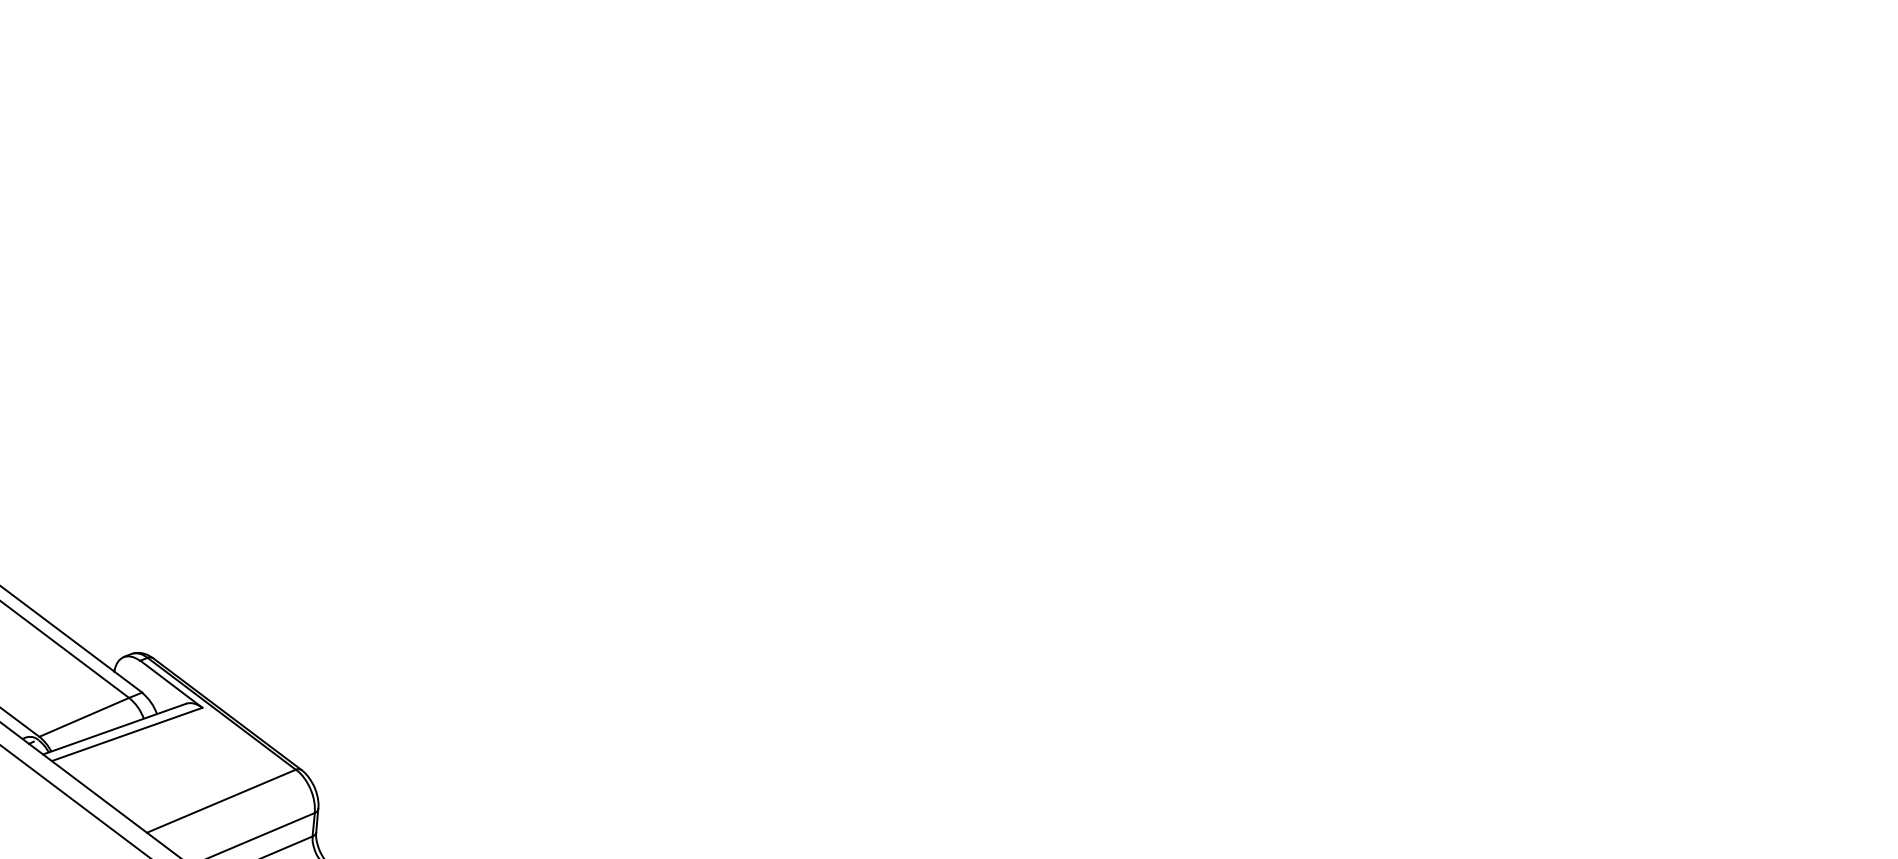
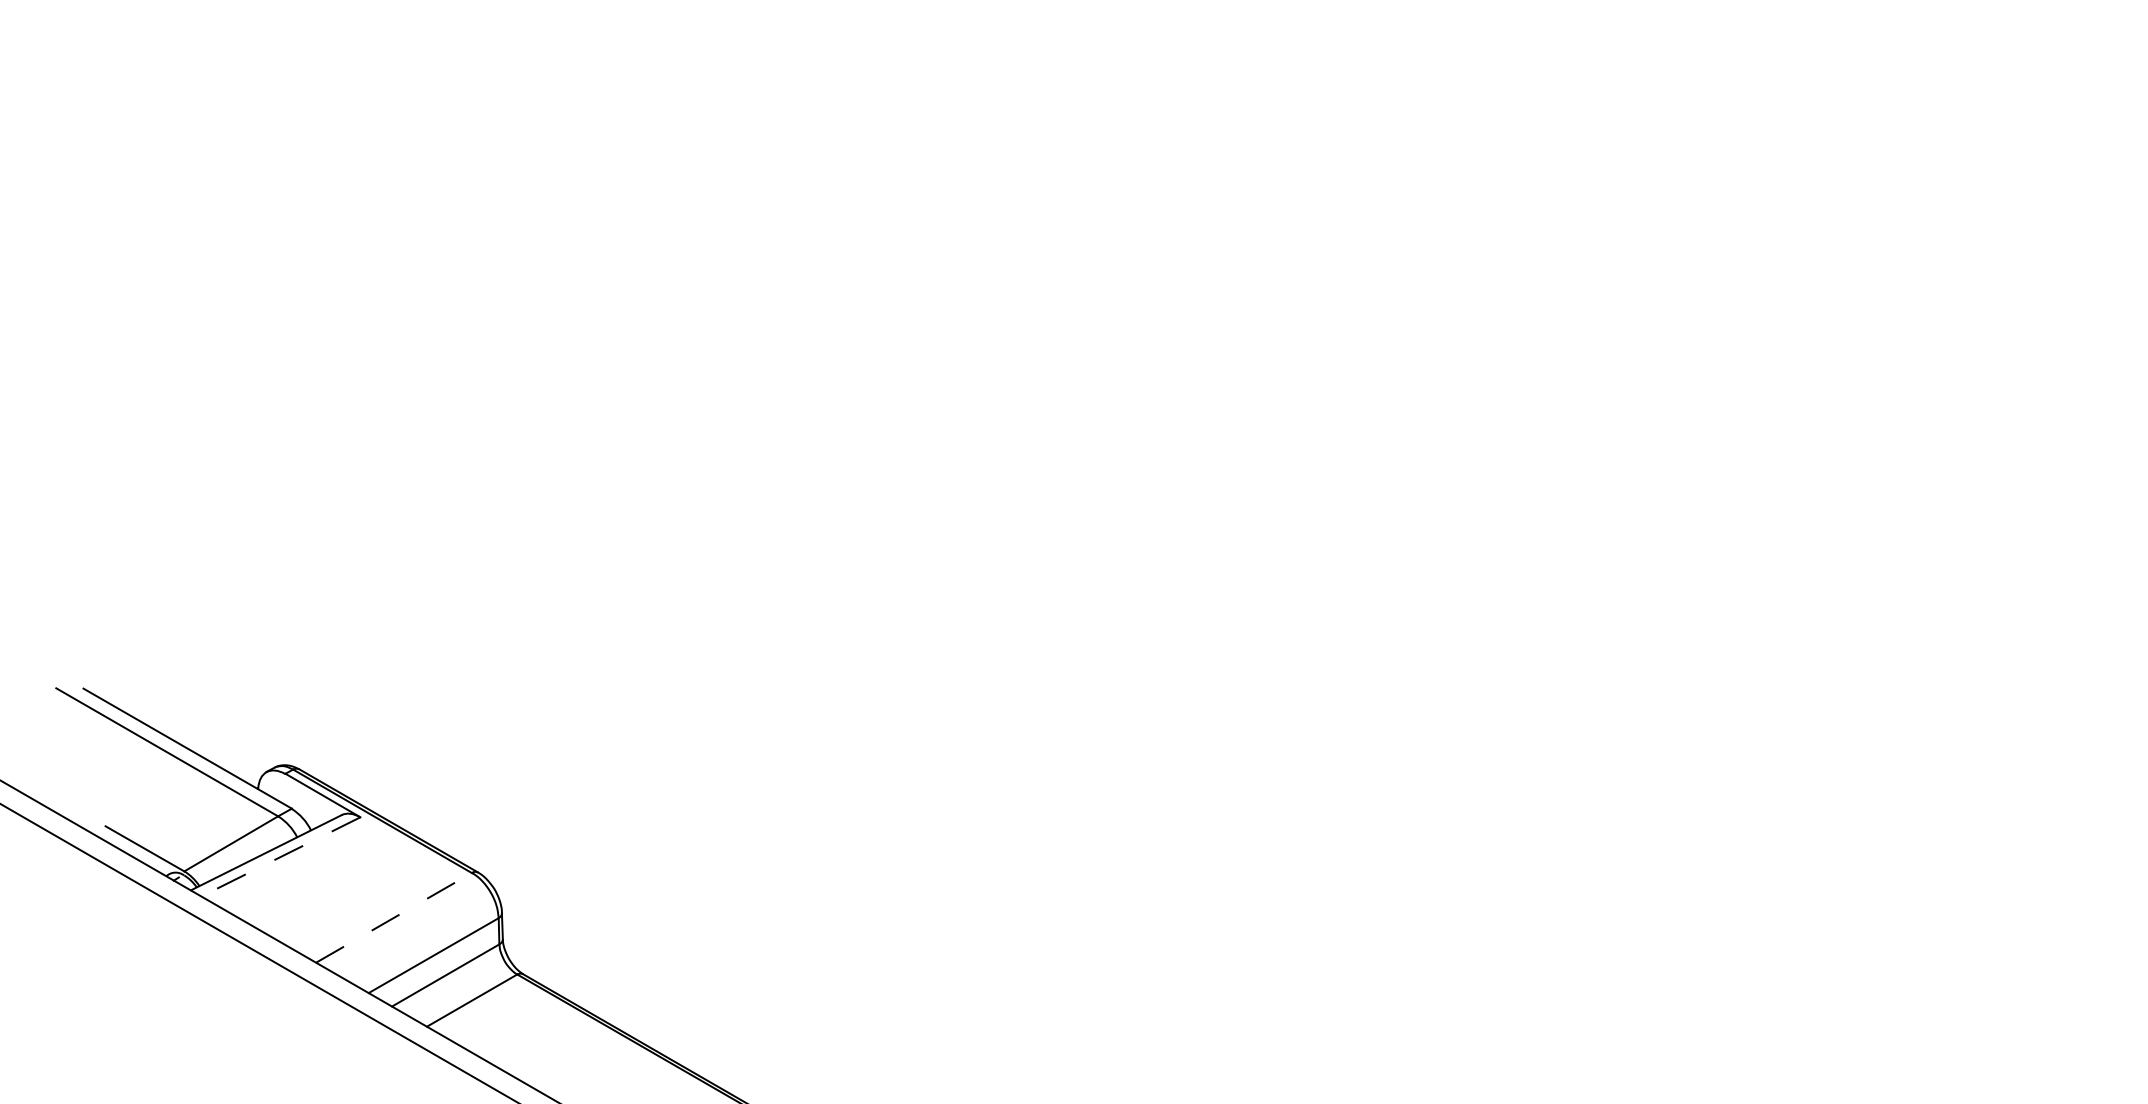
line: (127, 734) -> (281, 856), solid -> dashed
line: (221, 800) -> (394, 917), solid -> dashed

